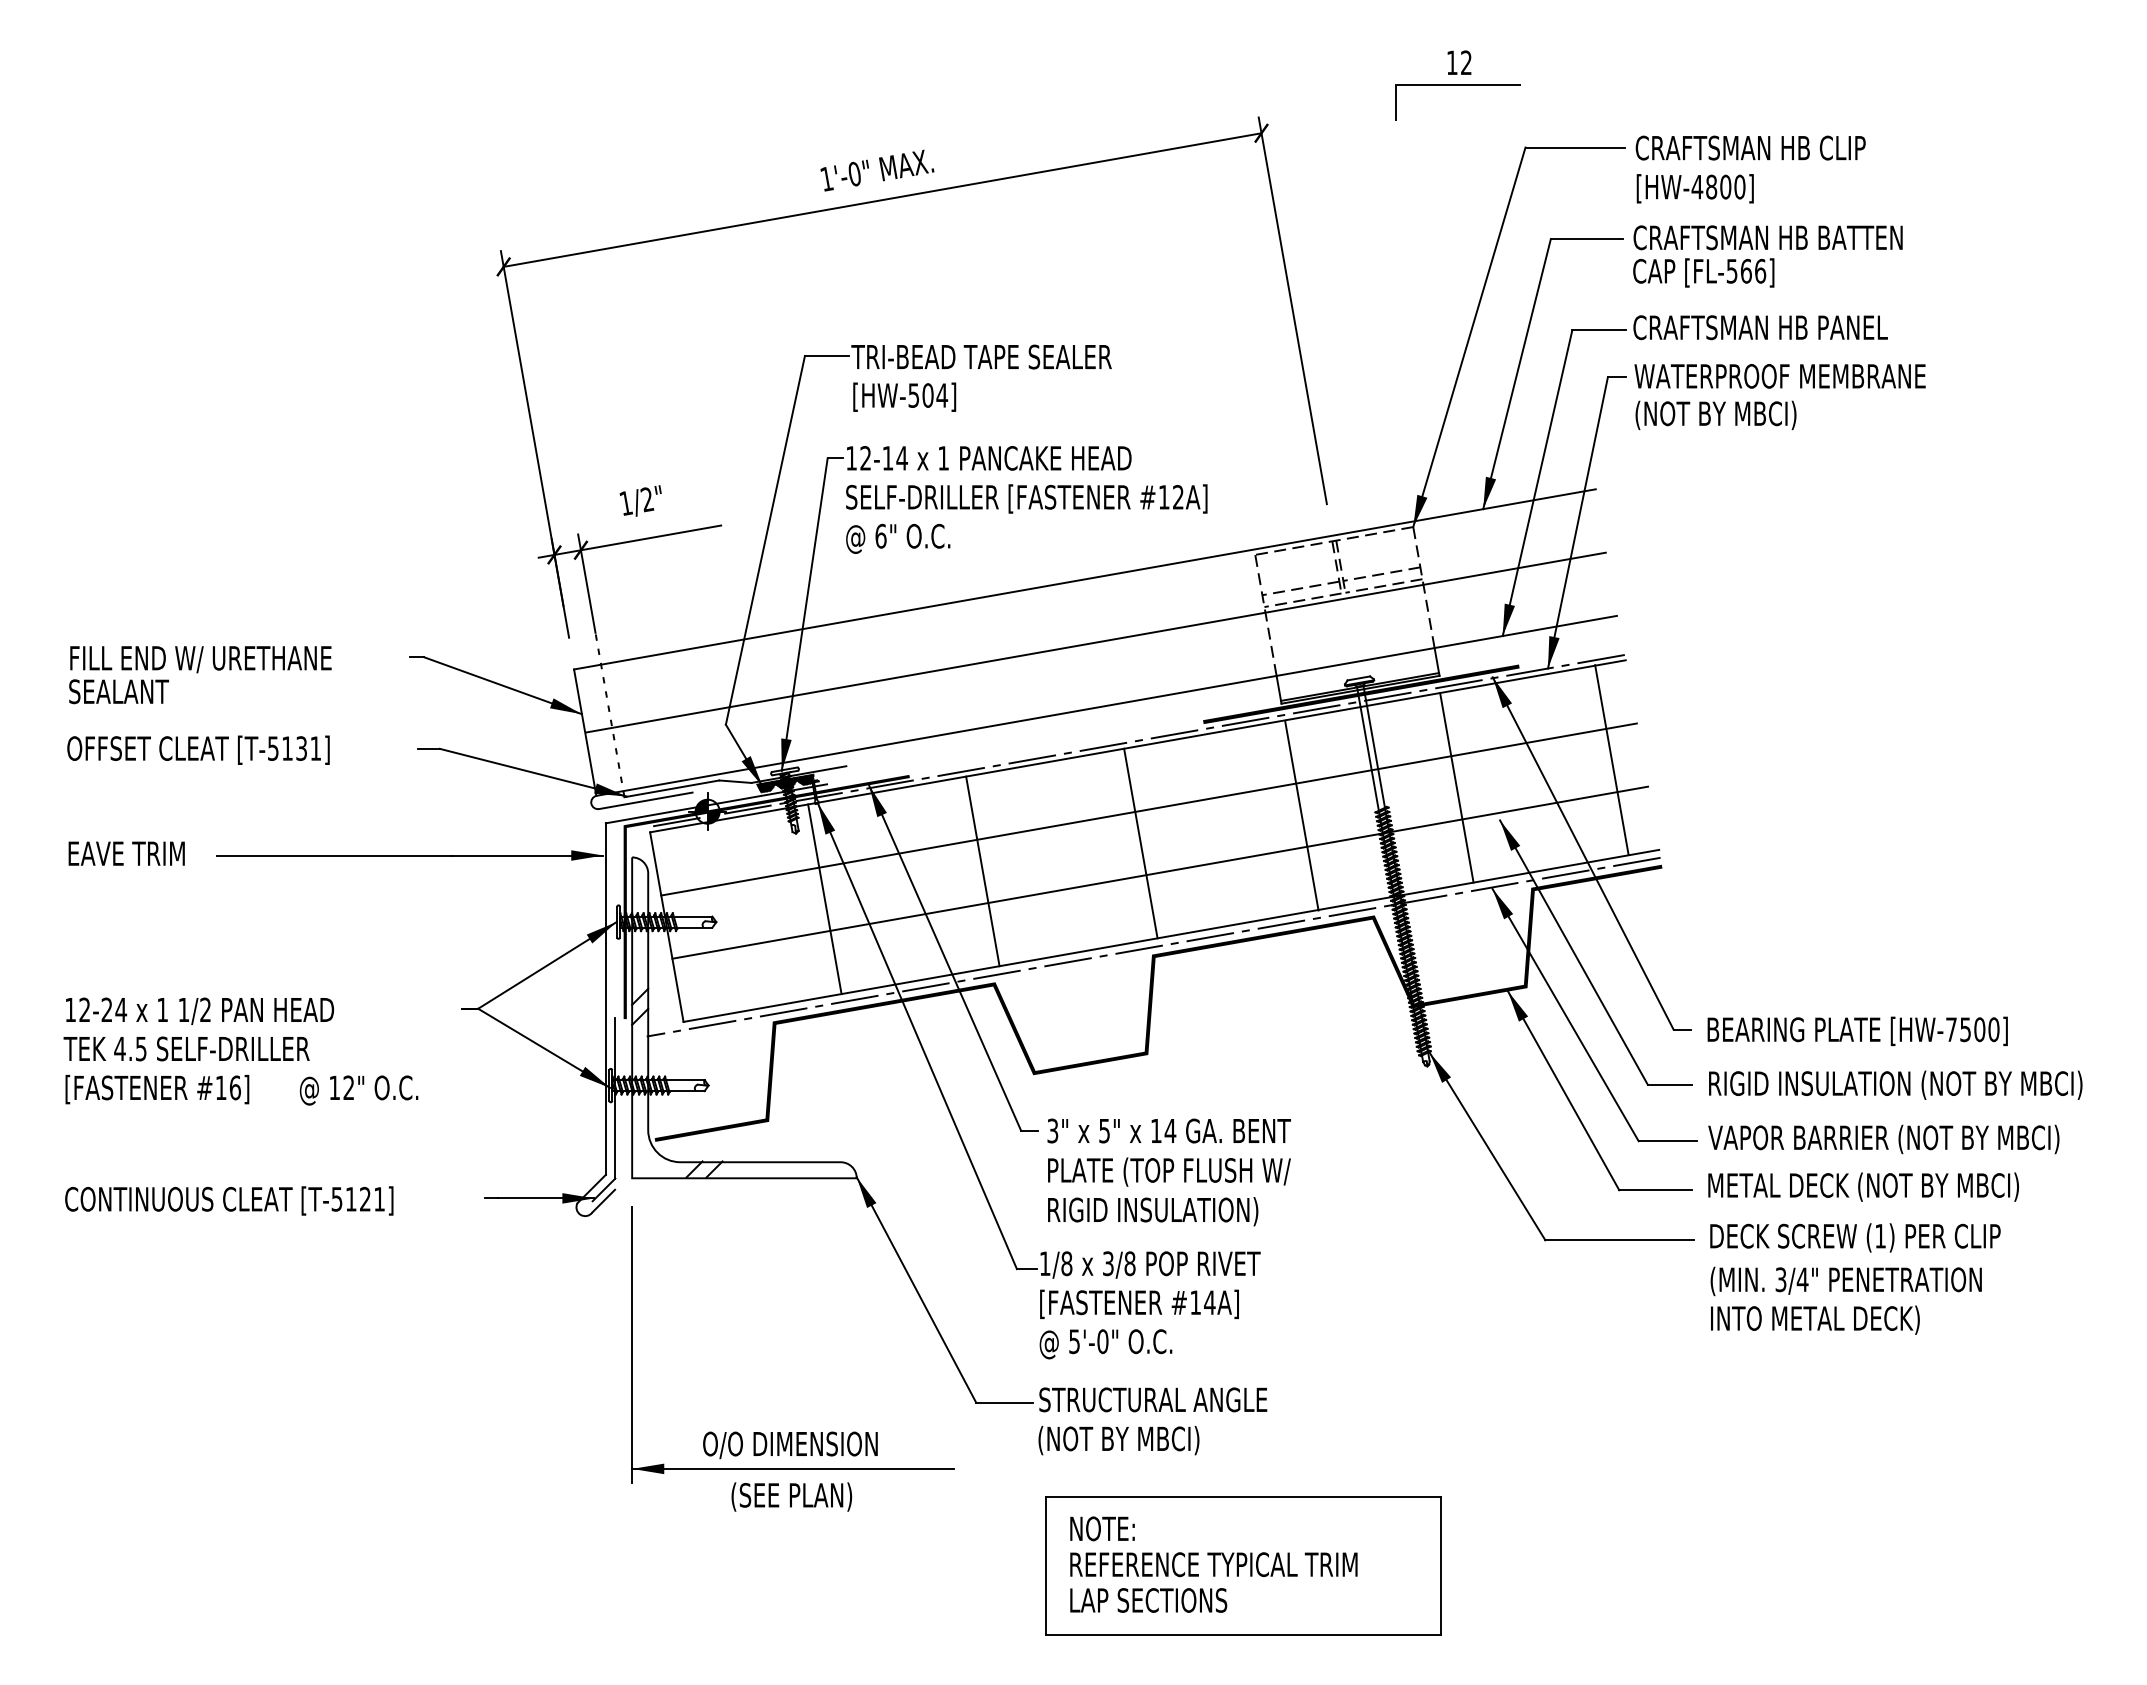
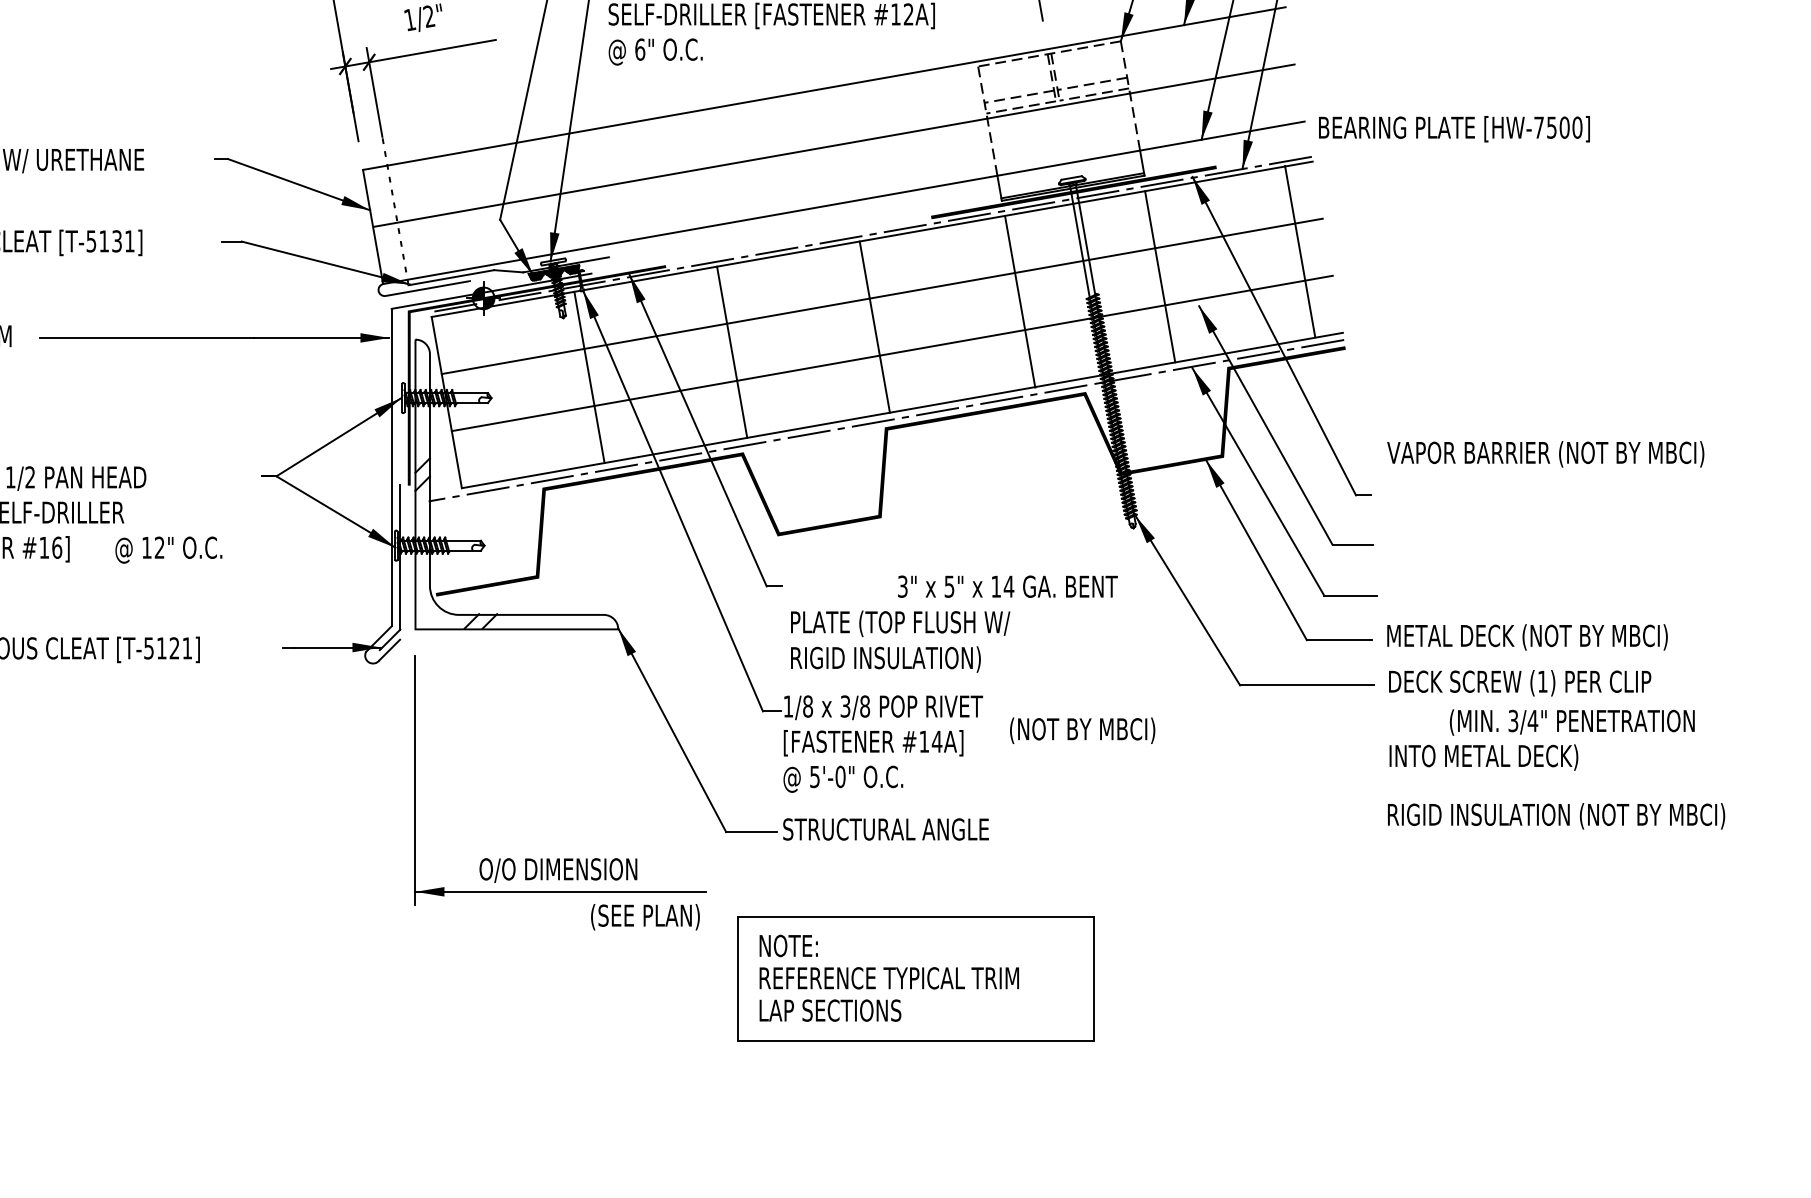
text: (1857, 1030) -> (1454, 128), moved
text: (1895, 1084) -> (1556, 815), moved
text: (1168, 1130) -> (1007, 586), moved
text: (1883, 1139) -> (1545, 454), moved
text: (1845, 1281) -> (1571, 722), moved
text: (1118, 1440) -> (1082, 730), moved
text: (791, 1496) -> (645, 916), moved
part: (1243, 1565) -> (916, 979), moved

